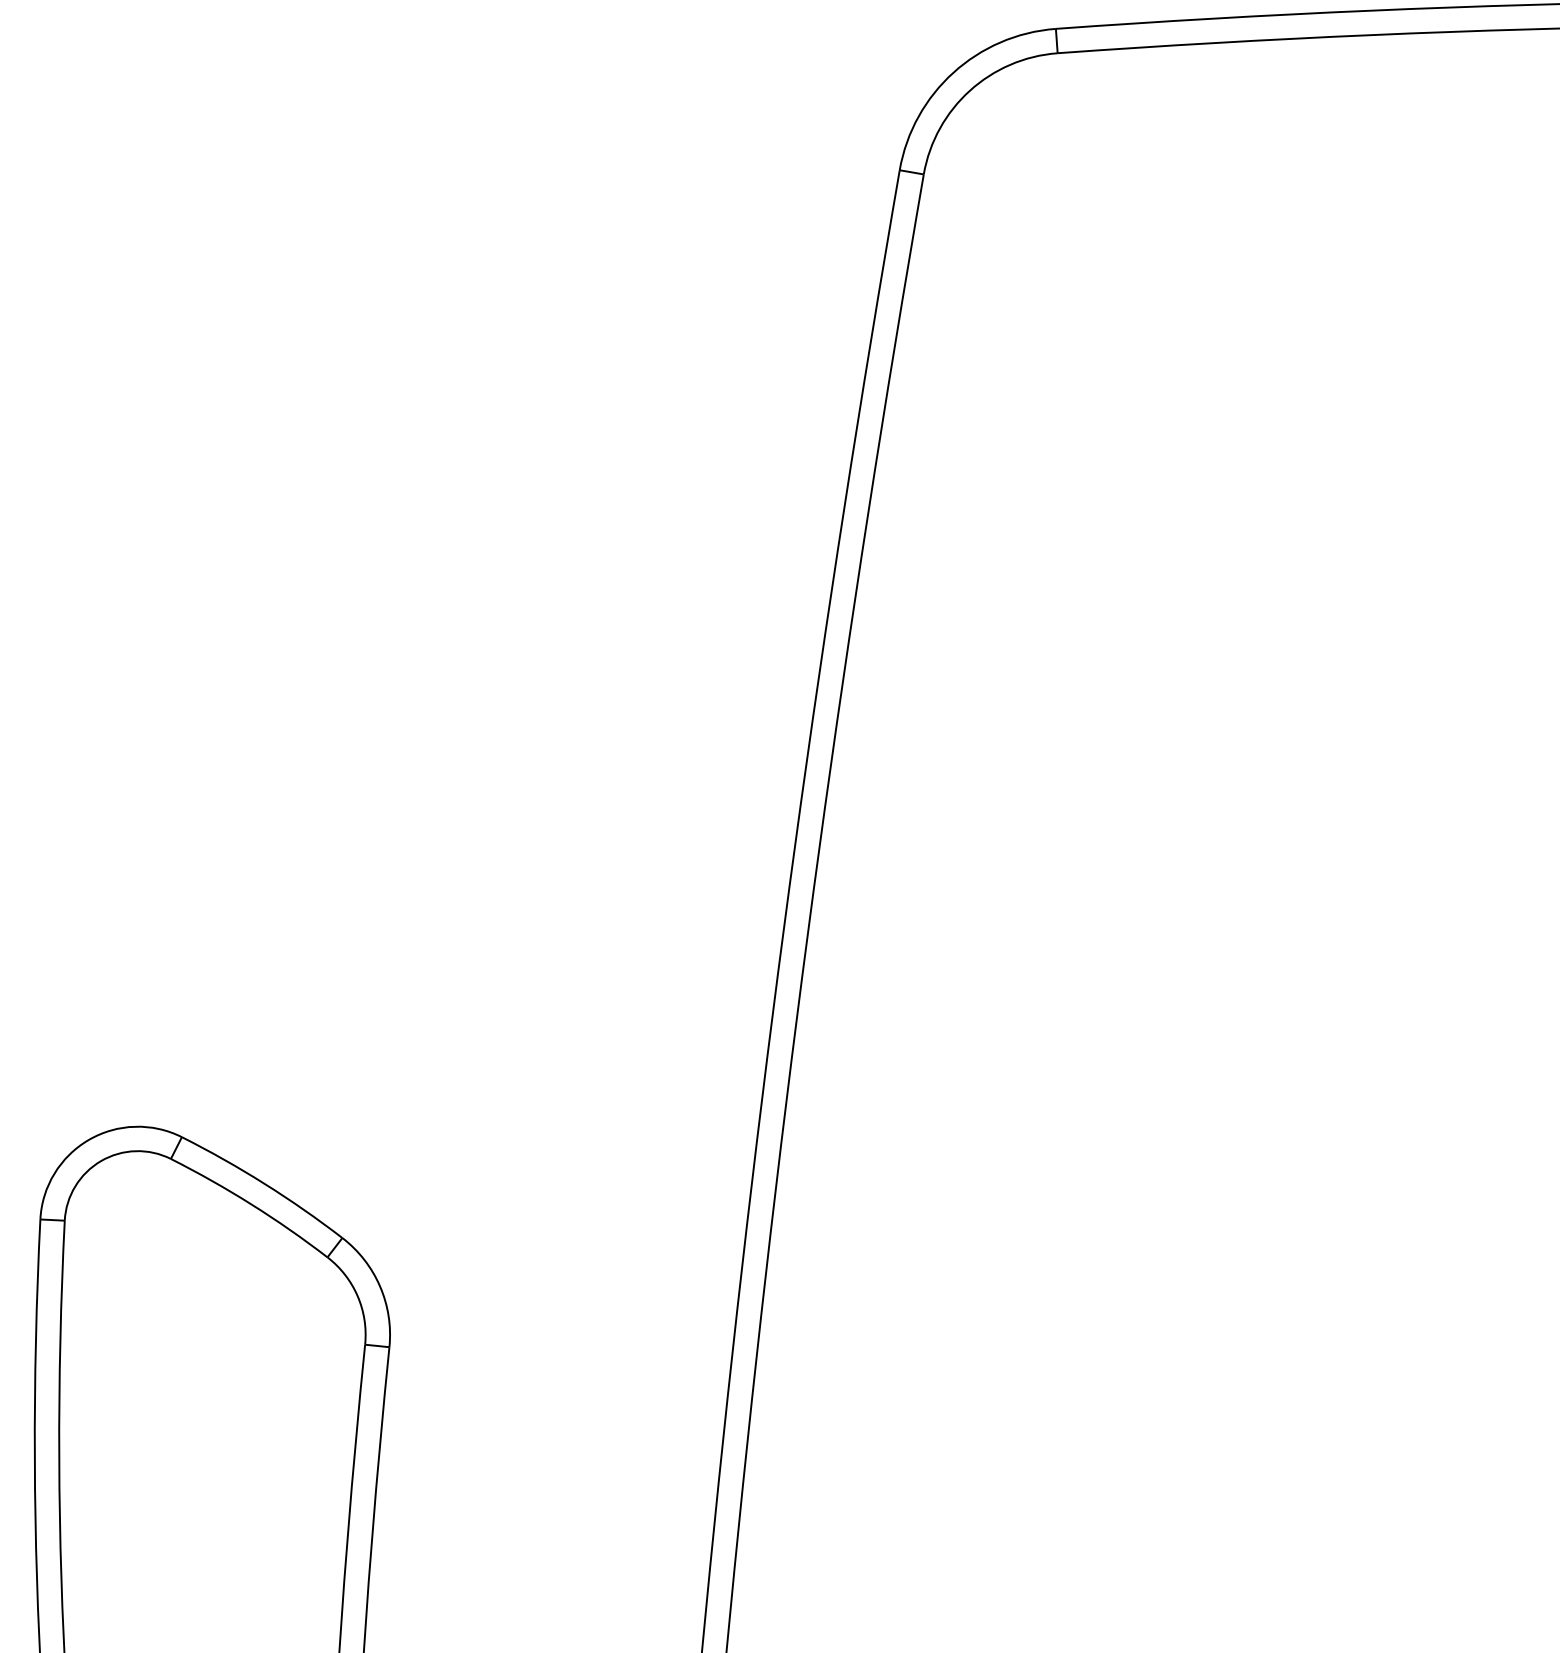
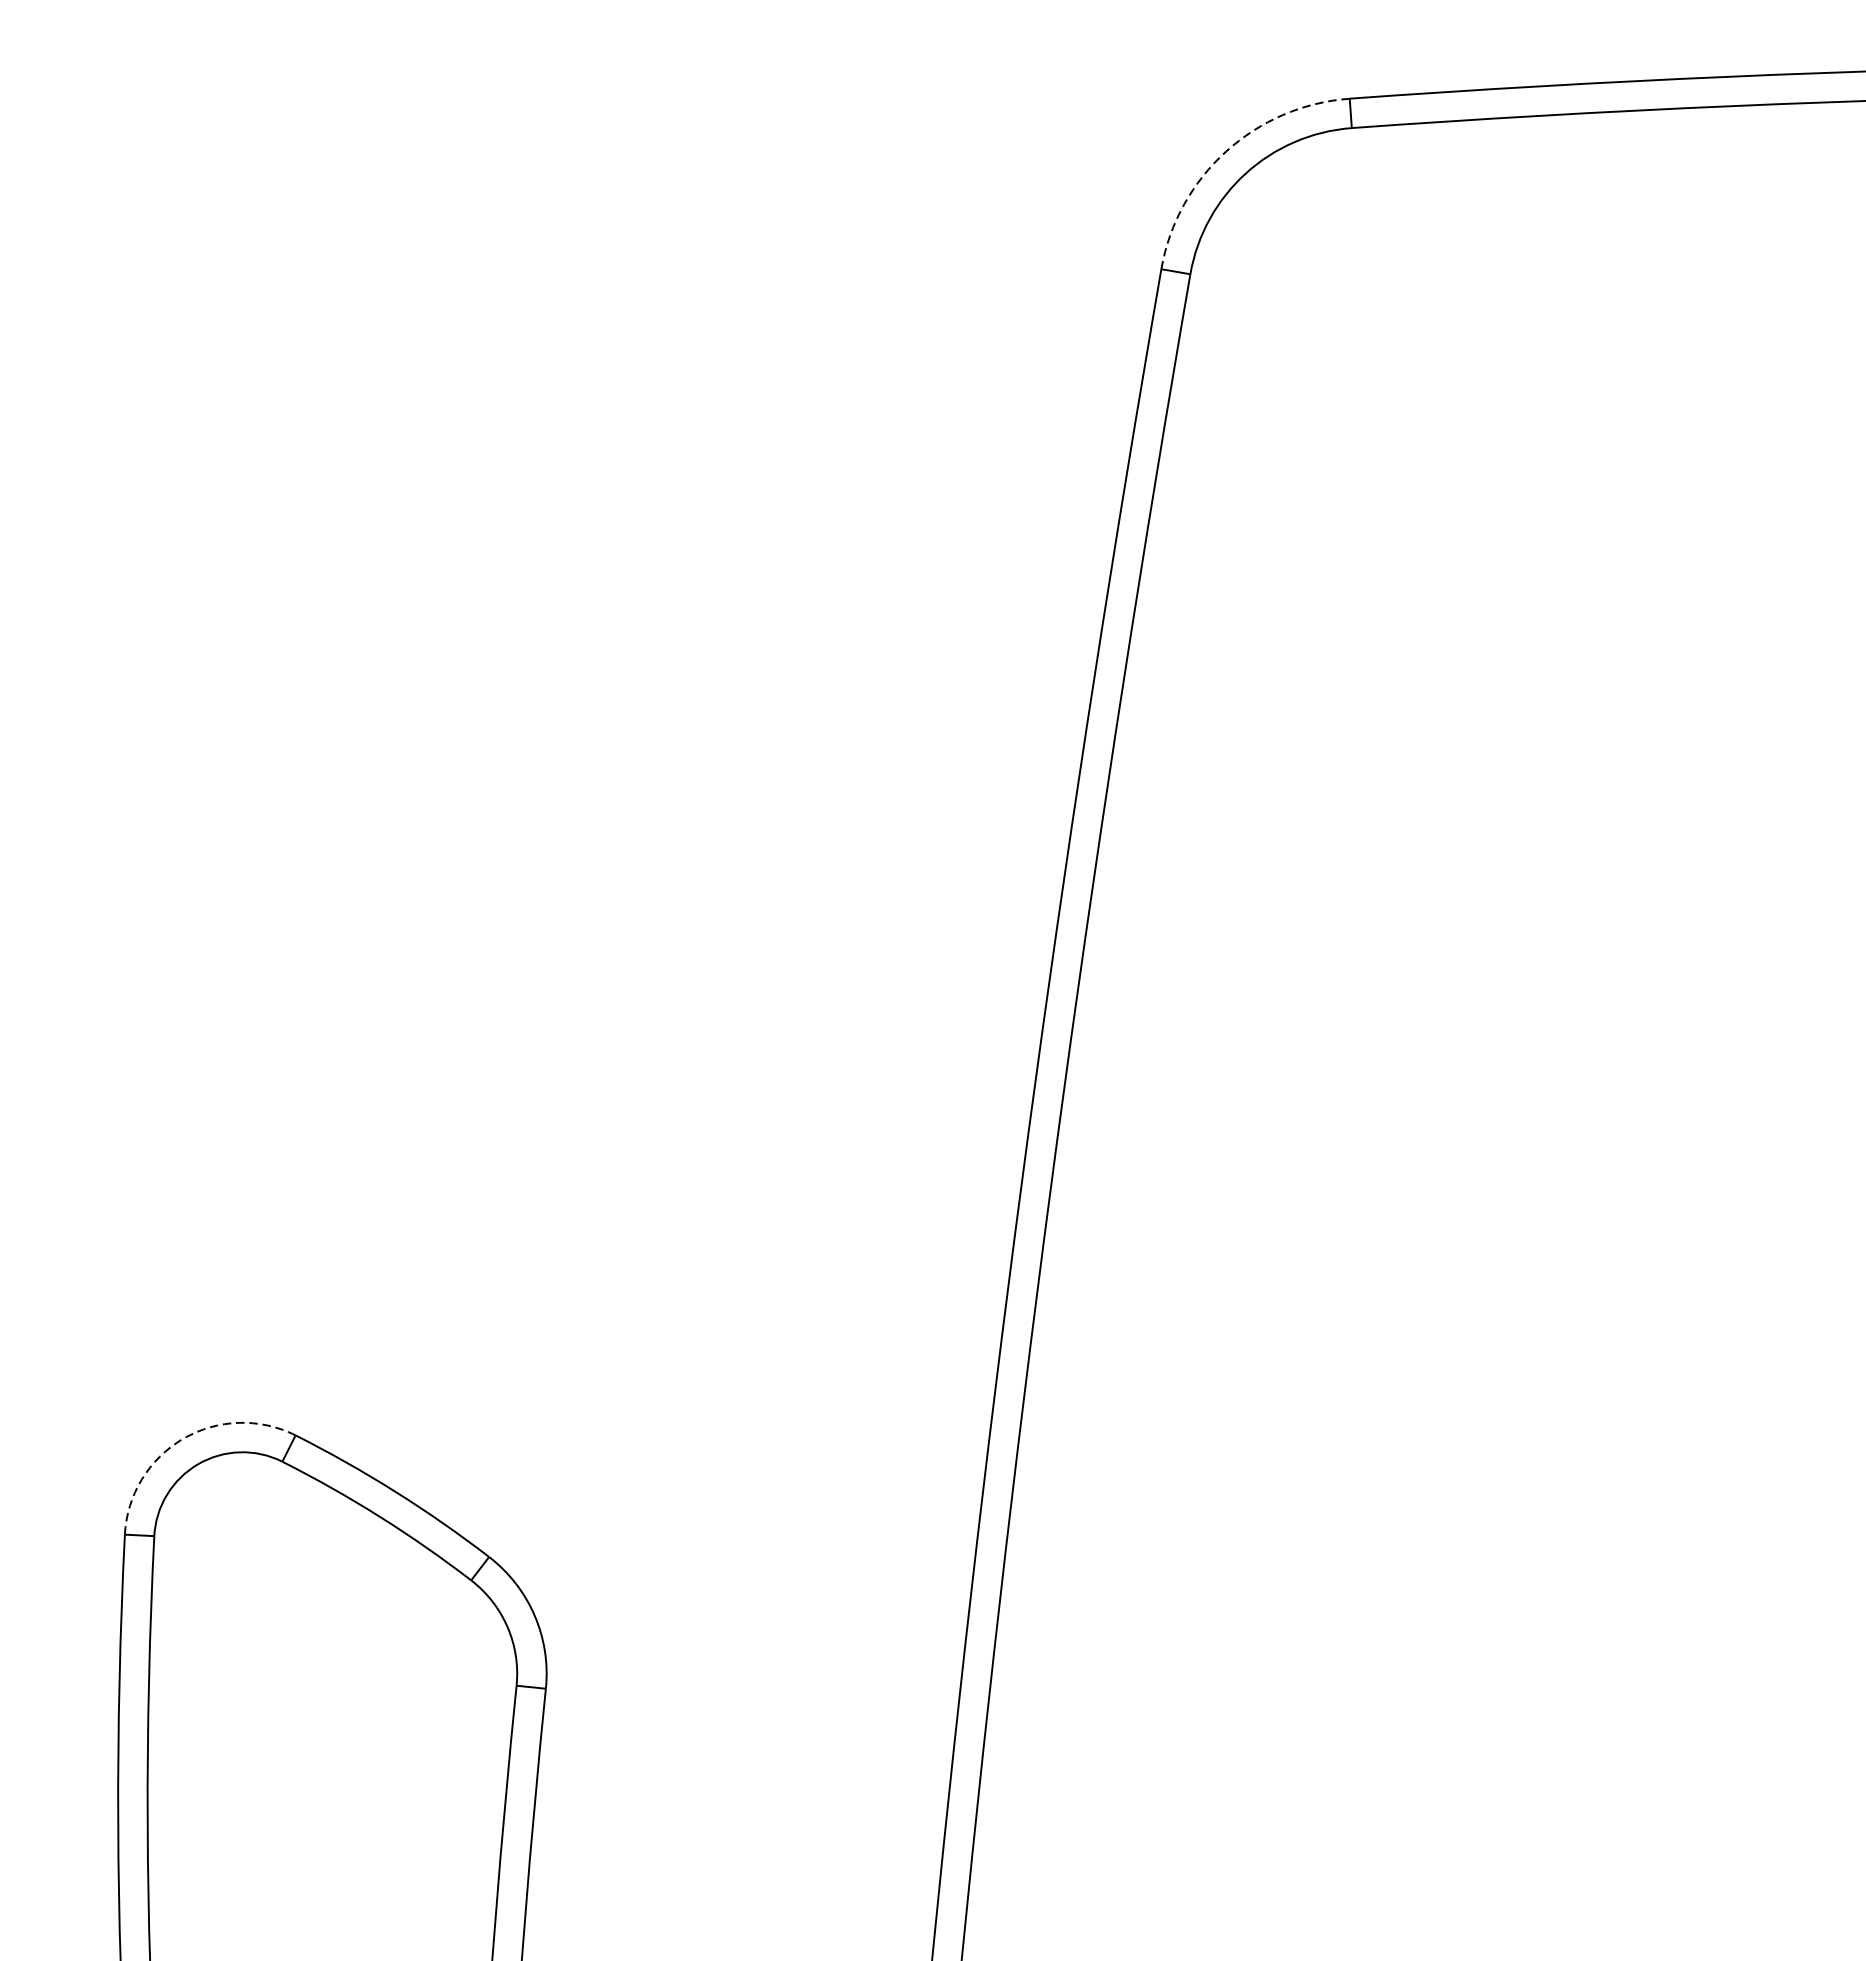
arc: (953, 72) -> (1226, 151), solid -> dashed
arc: (88, 1139) -> (182, 1438), solid -> dashed

